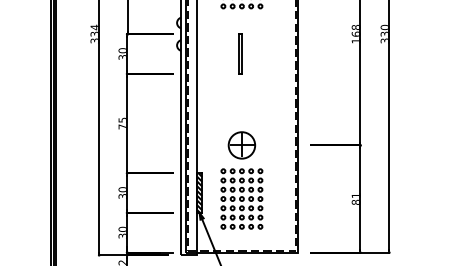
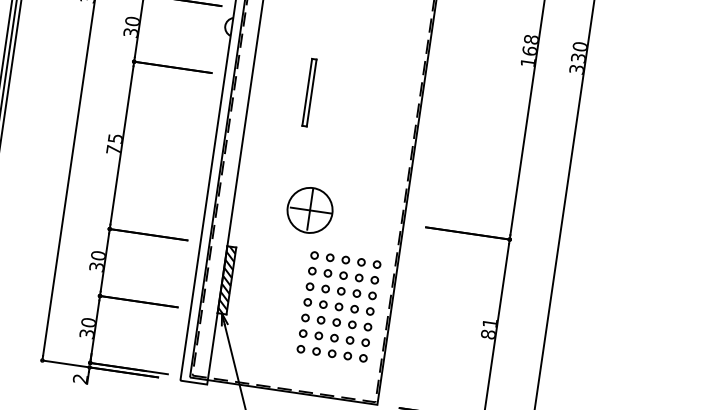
line: (239, 53) -> (307, 91), moved
part: (241, 198) -> (338, 305), moved

